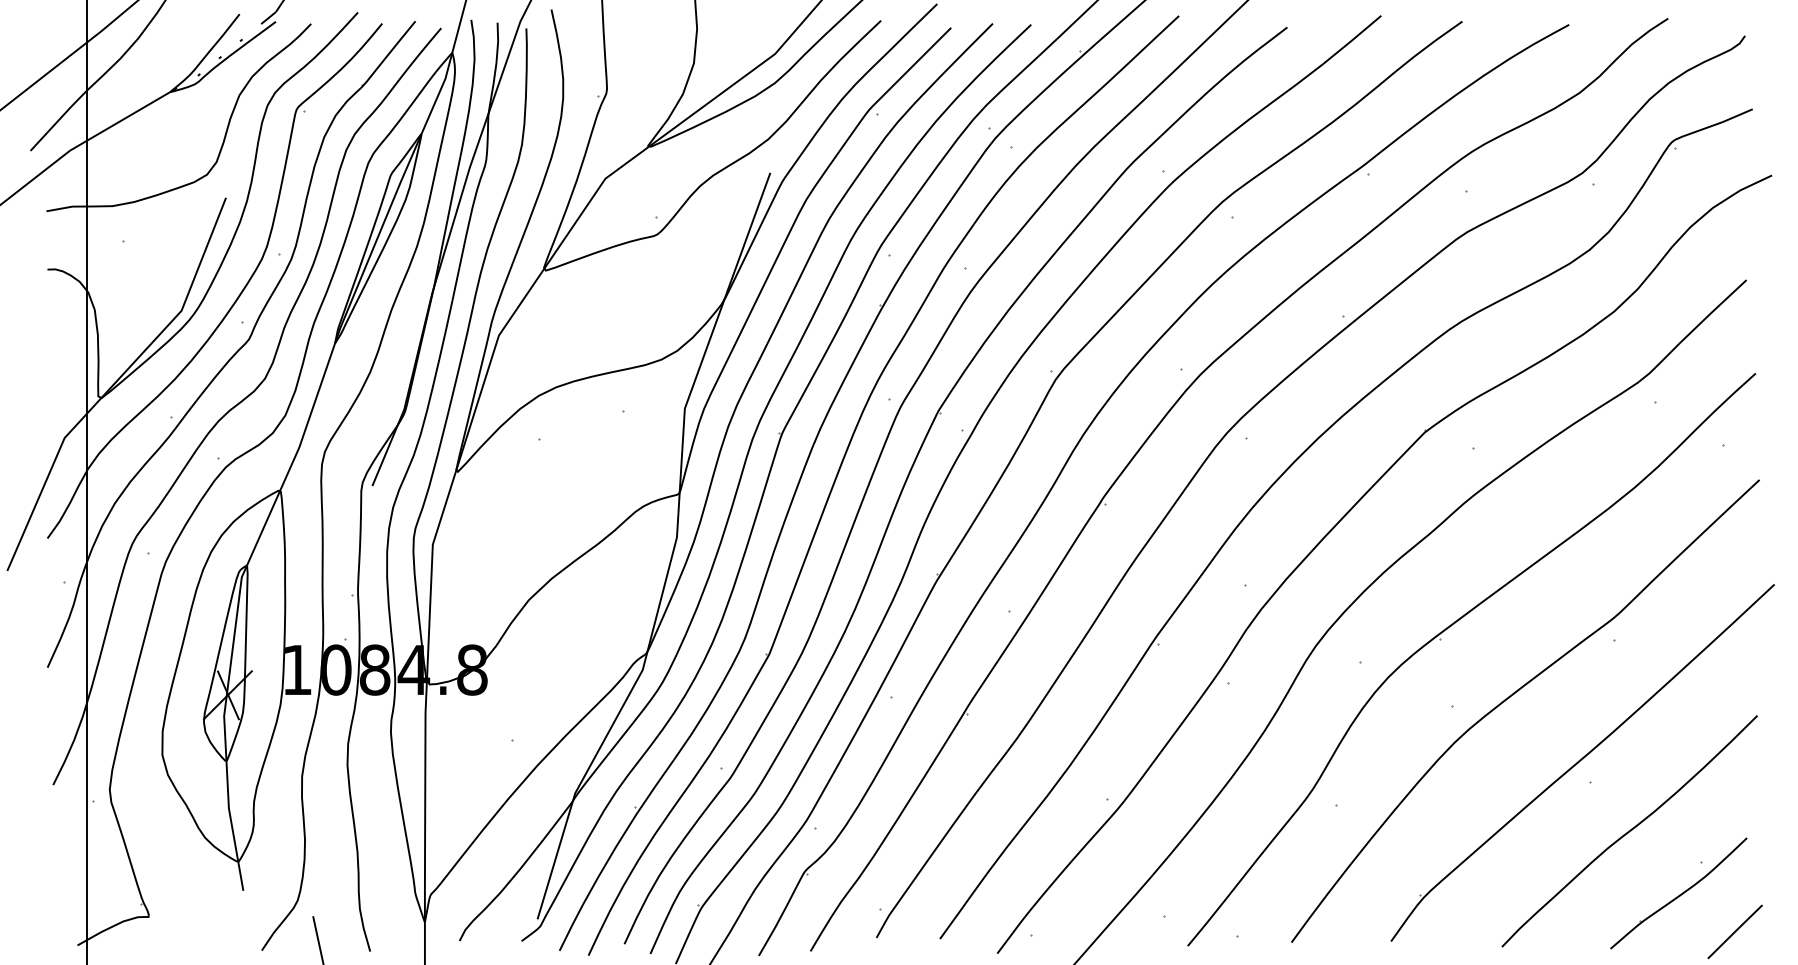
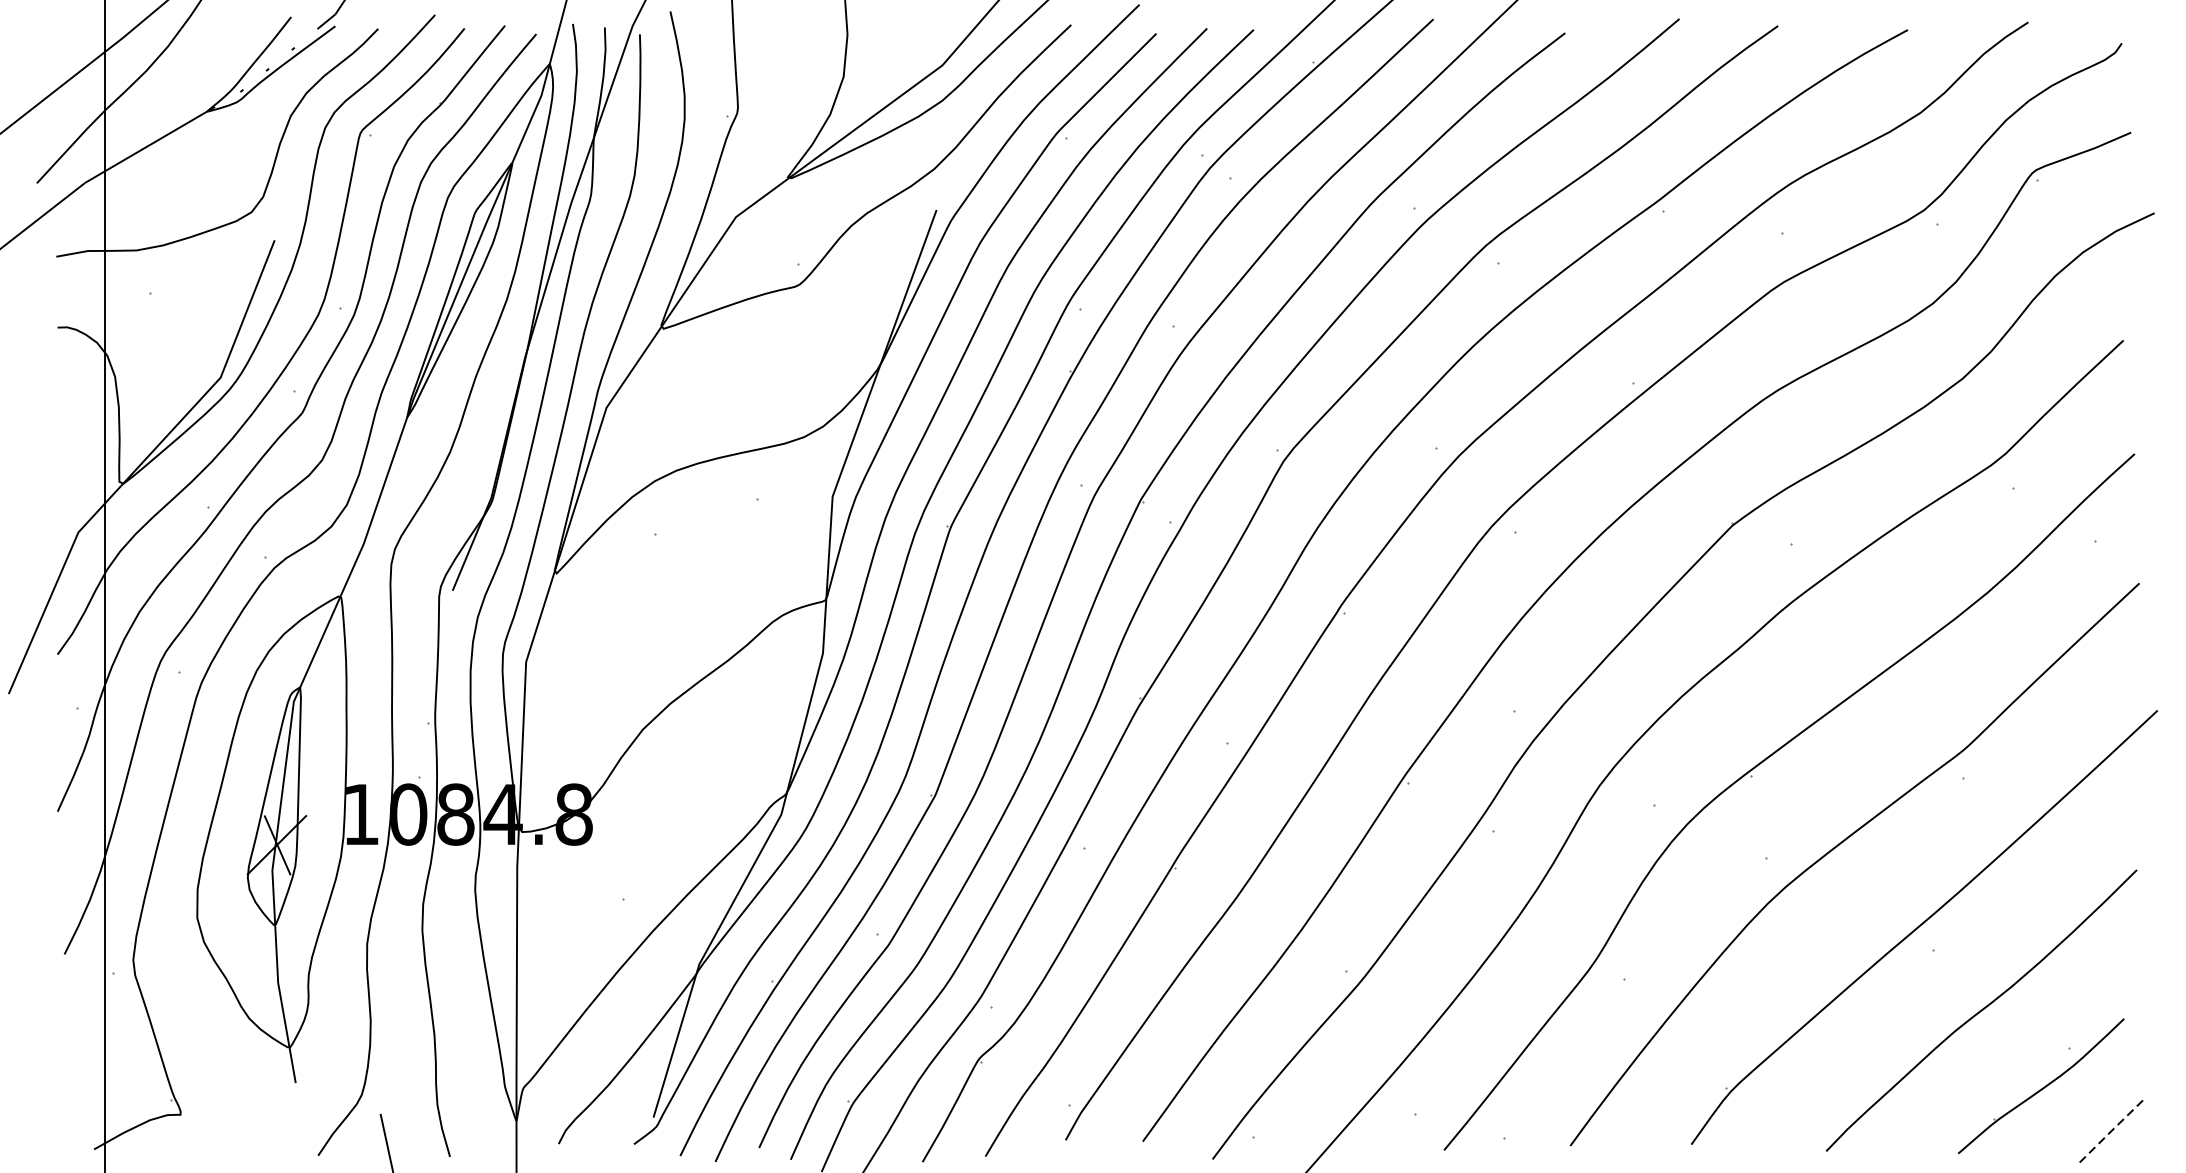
line: (1735, 931) -> (2110, 1132), solid -> dashed

